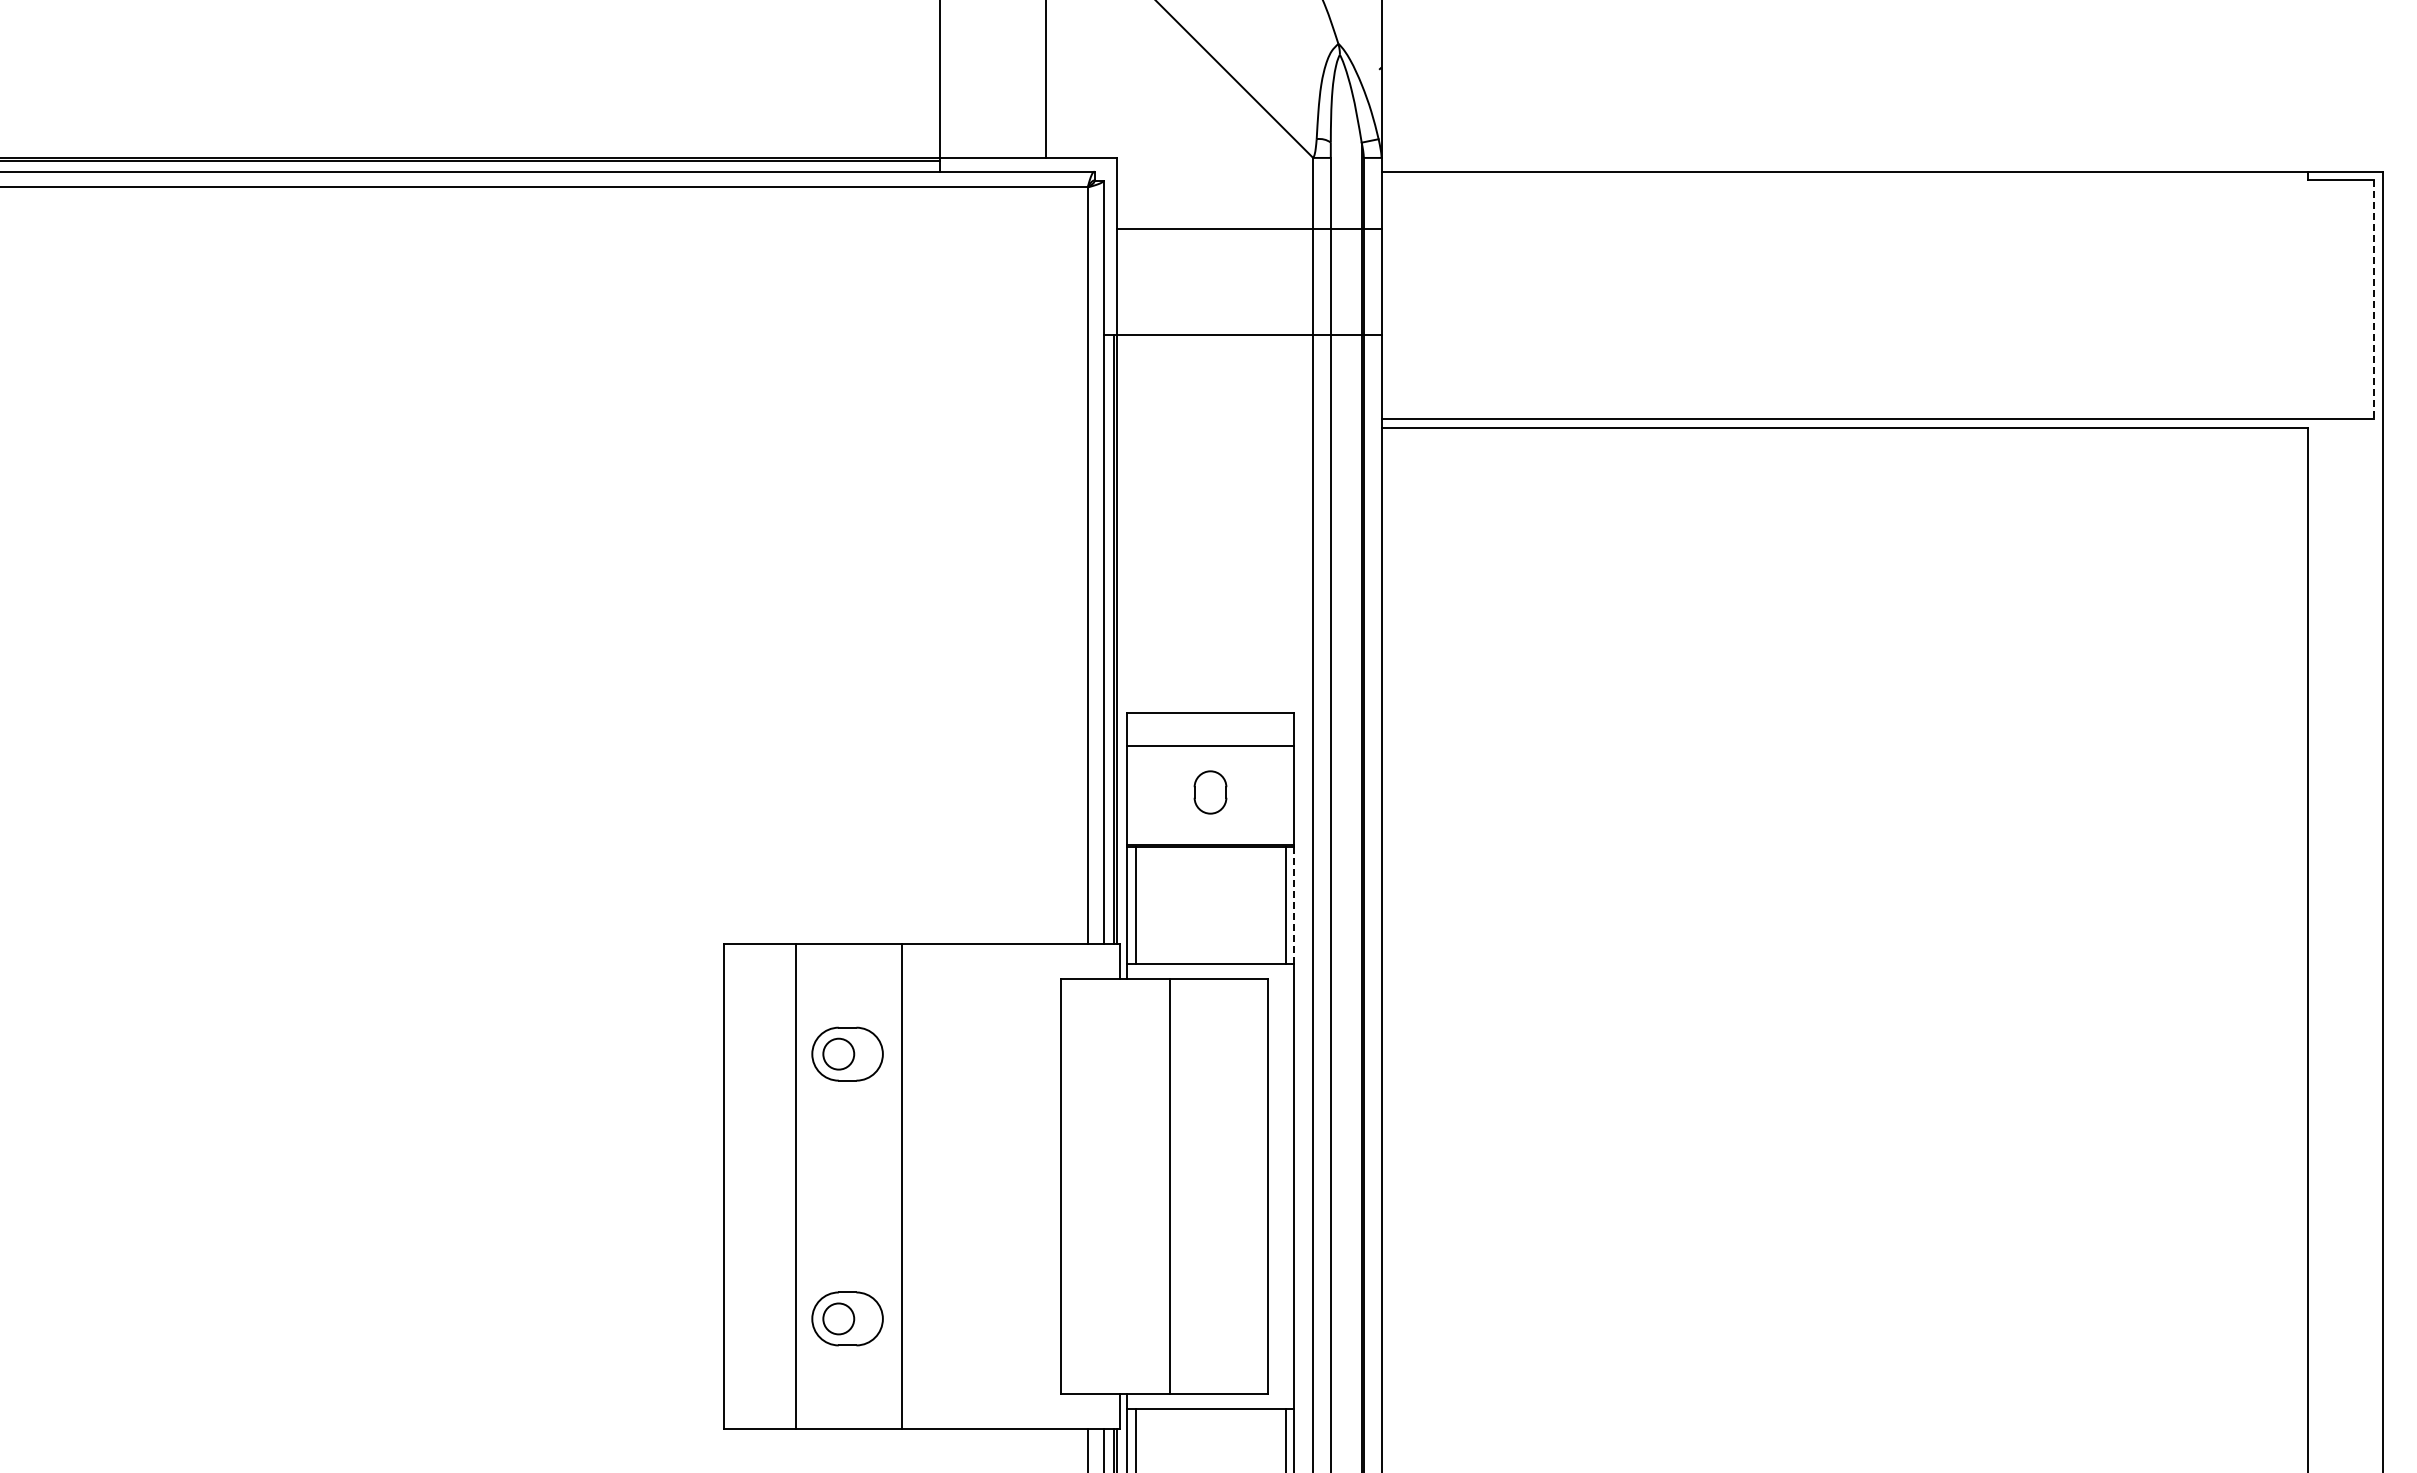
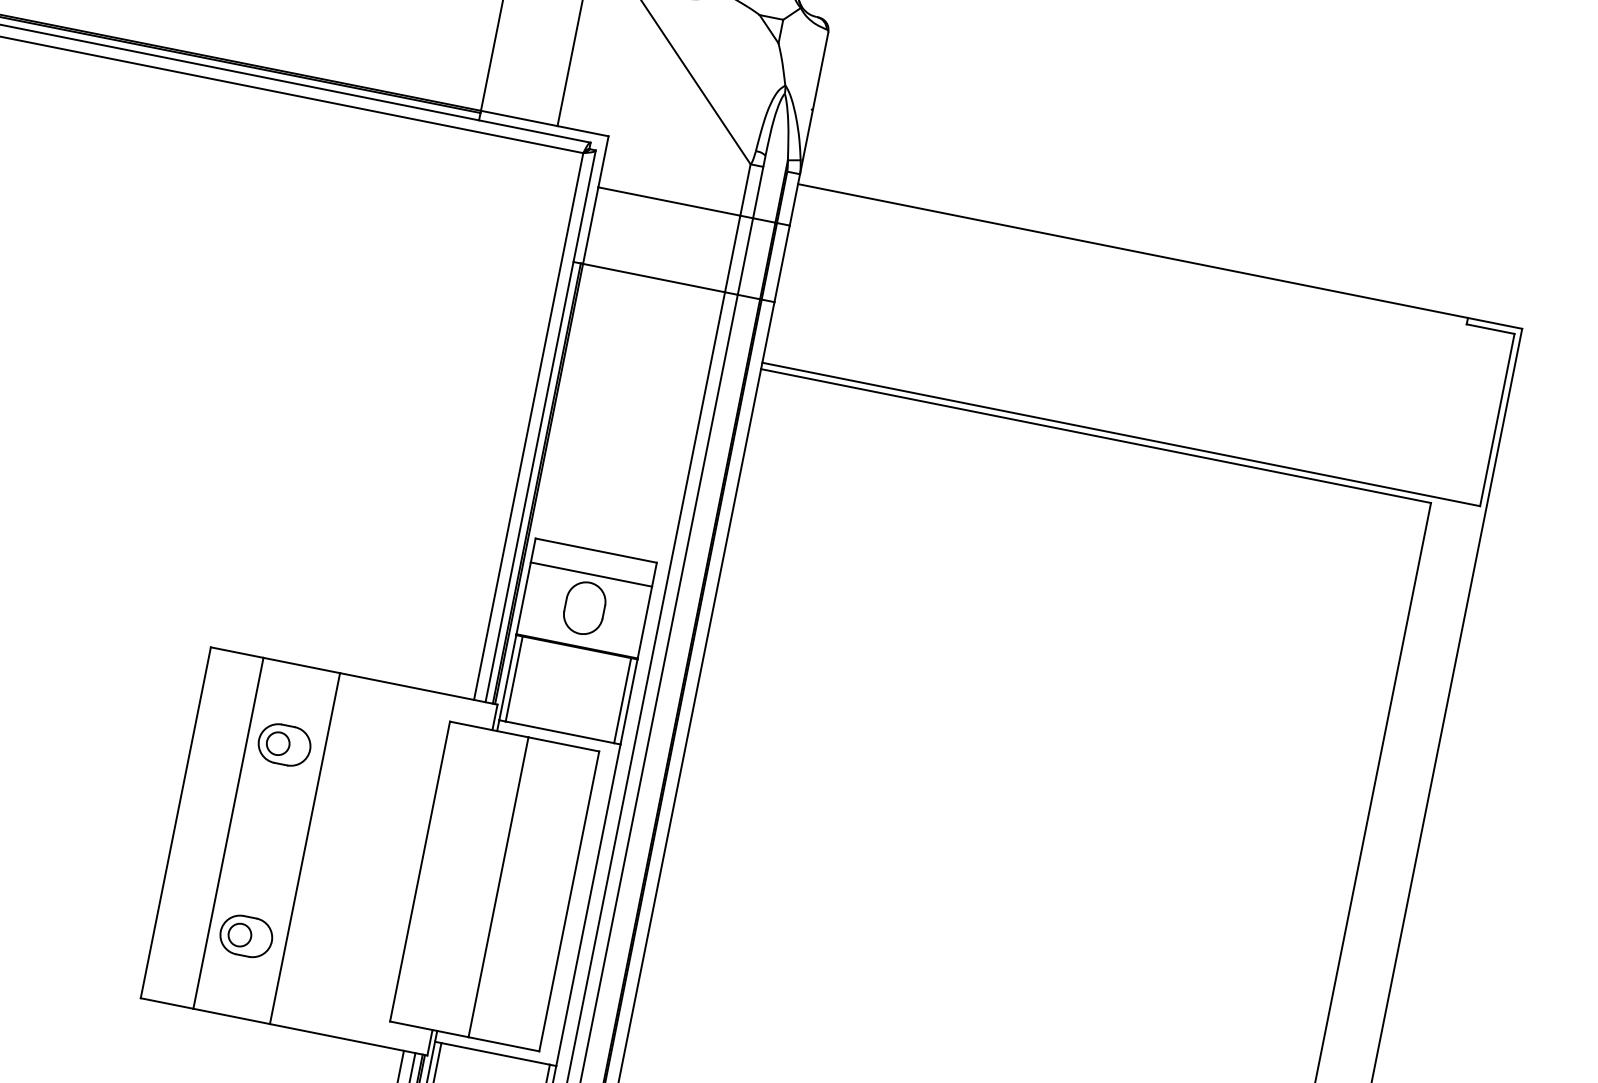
line: (2374, 300) -> (1497, 420), dashed -> solid
part: (1210, 792) -> (584, 608), size x1.67
line: (1294, 905) -> (629, 702), dashed -> solid

